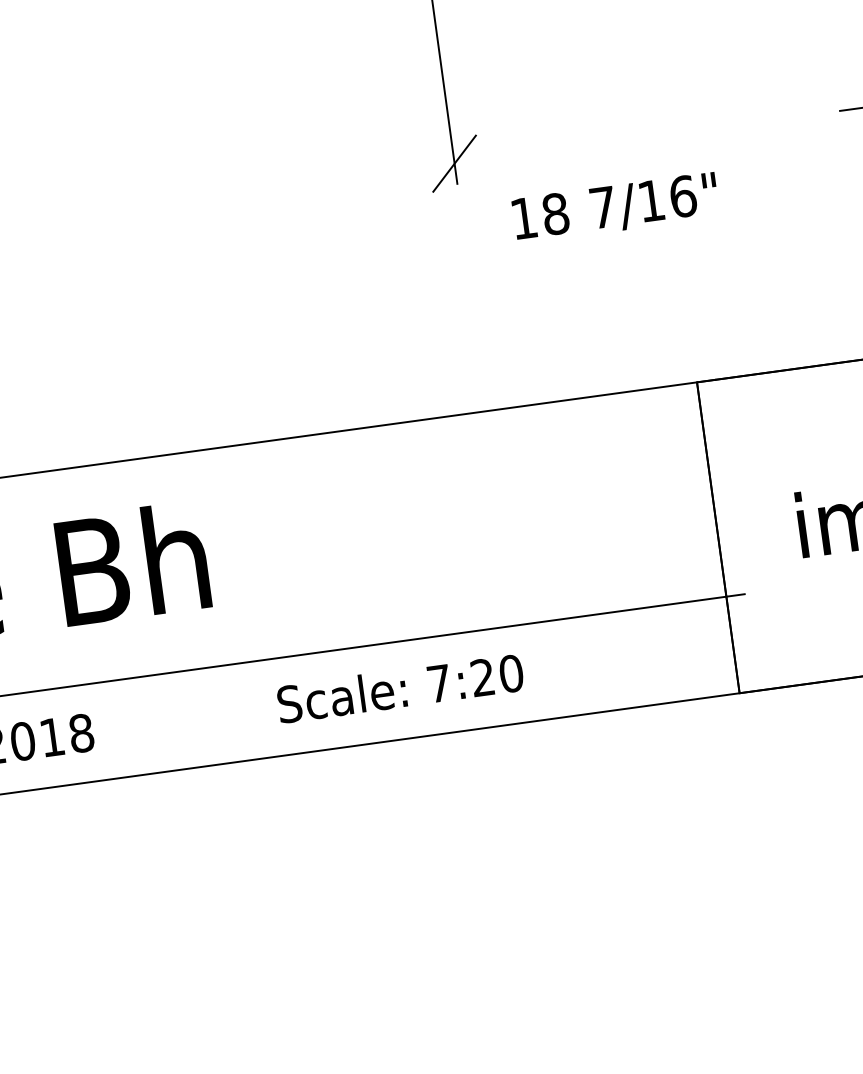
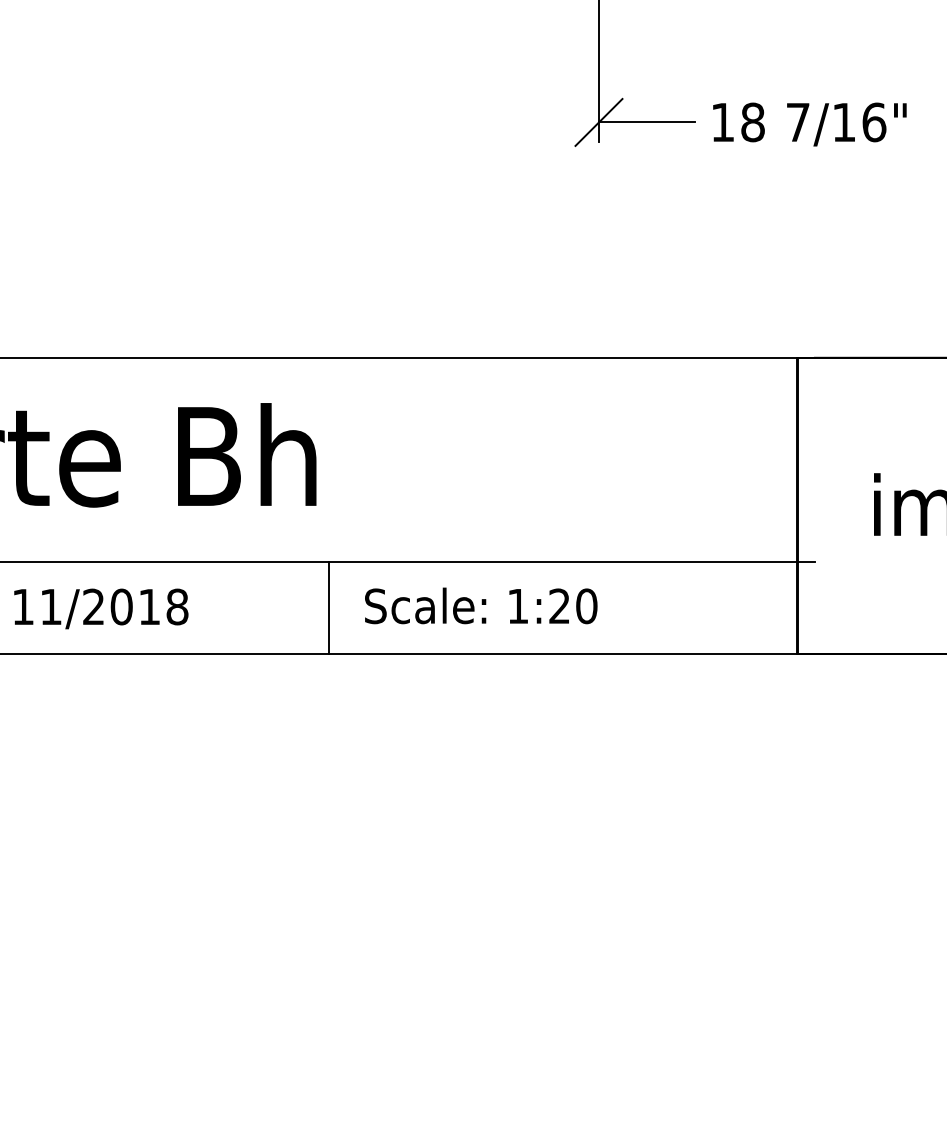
line: (504, 156) -> (646, 122), added
text: (615, 208) -> (809, 124), moved
text: (439, 683) -> (518, 606), 7:20 -> 1:20
line: (240, 712) -> (328, 607), added

